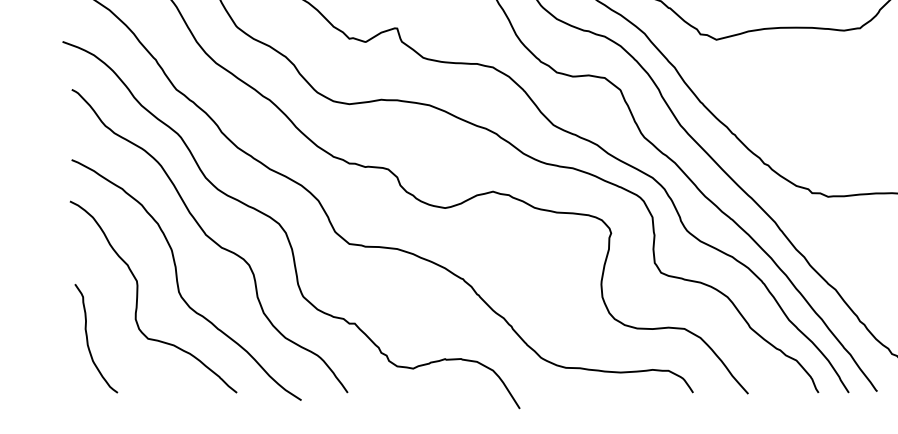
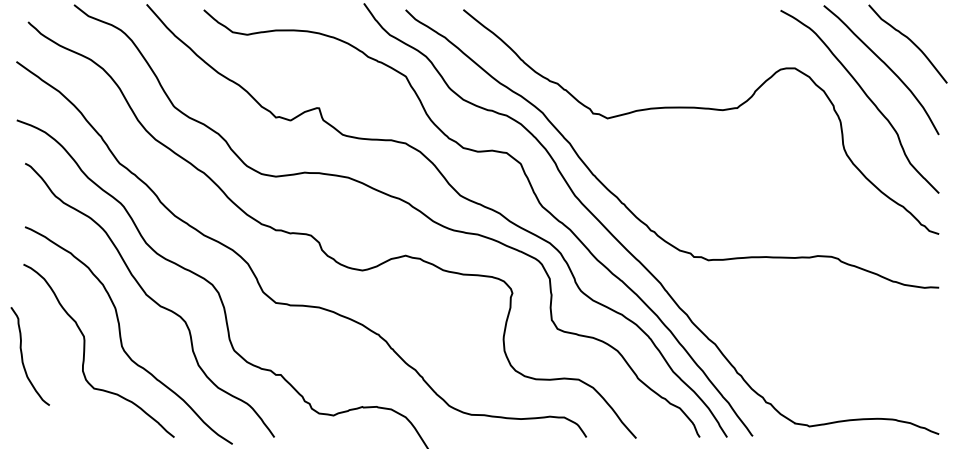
curve: (88, 340) -> (23, 358), moved

